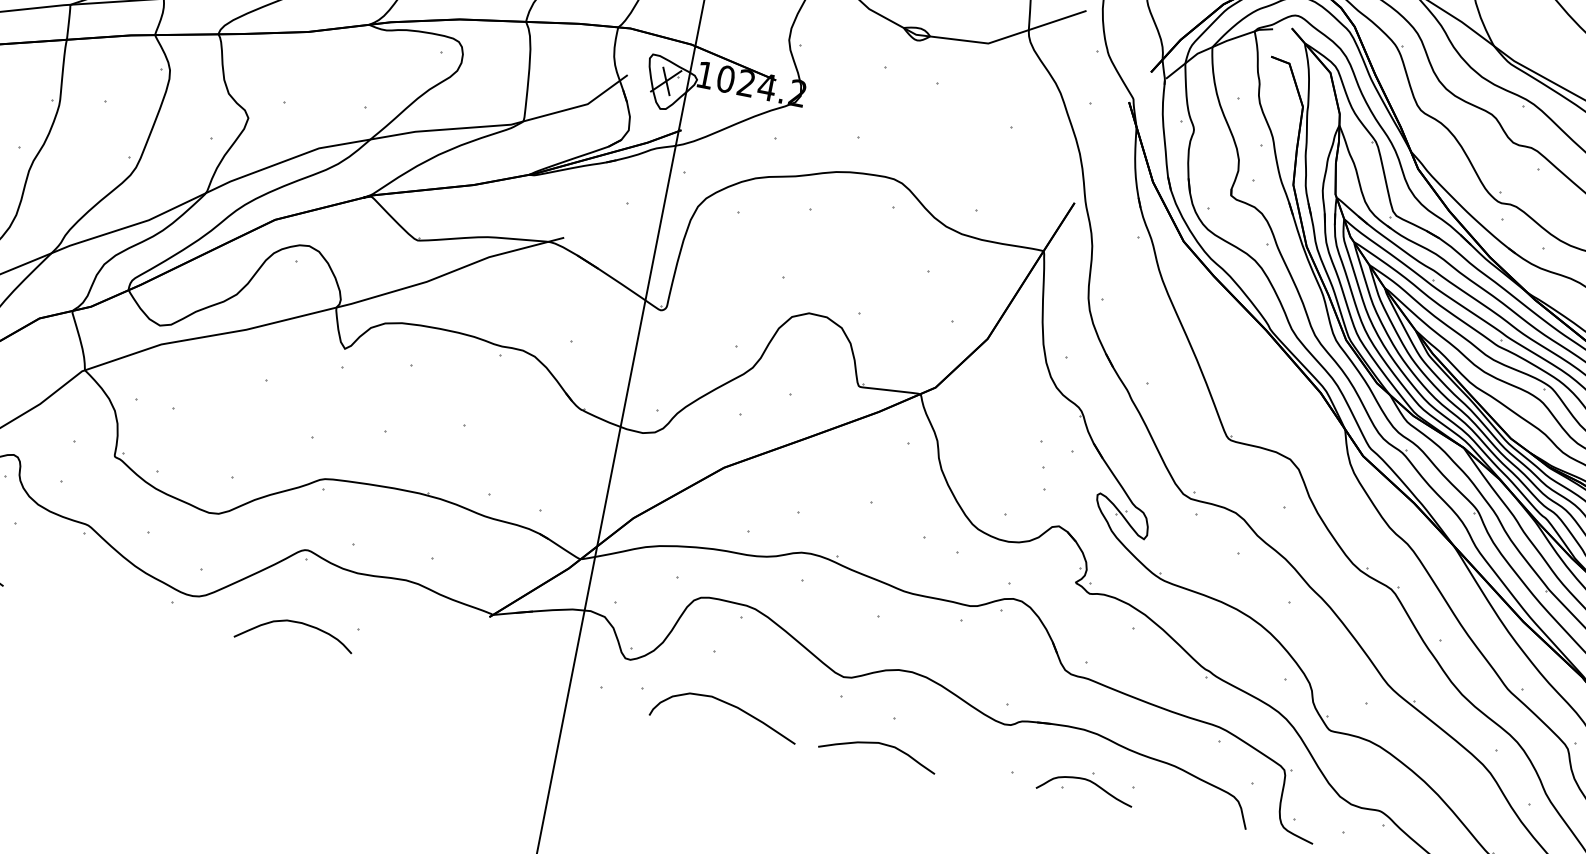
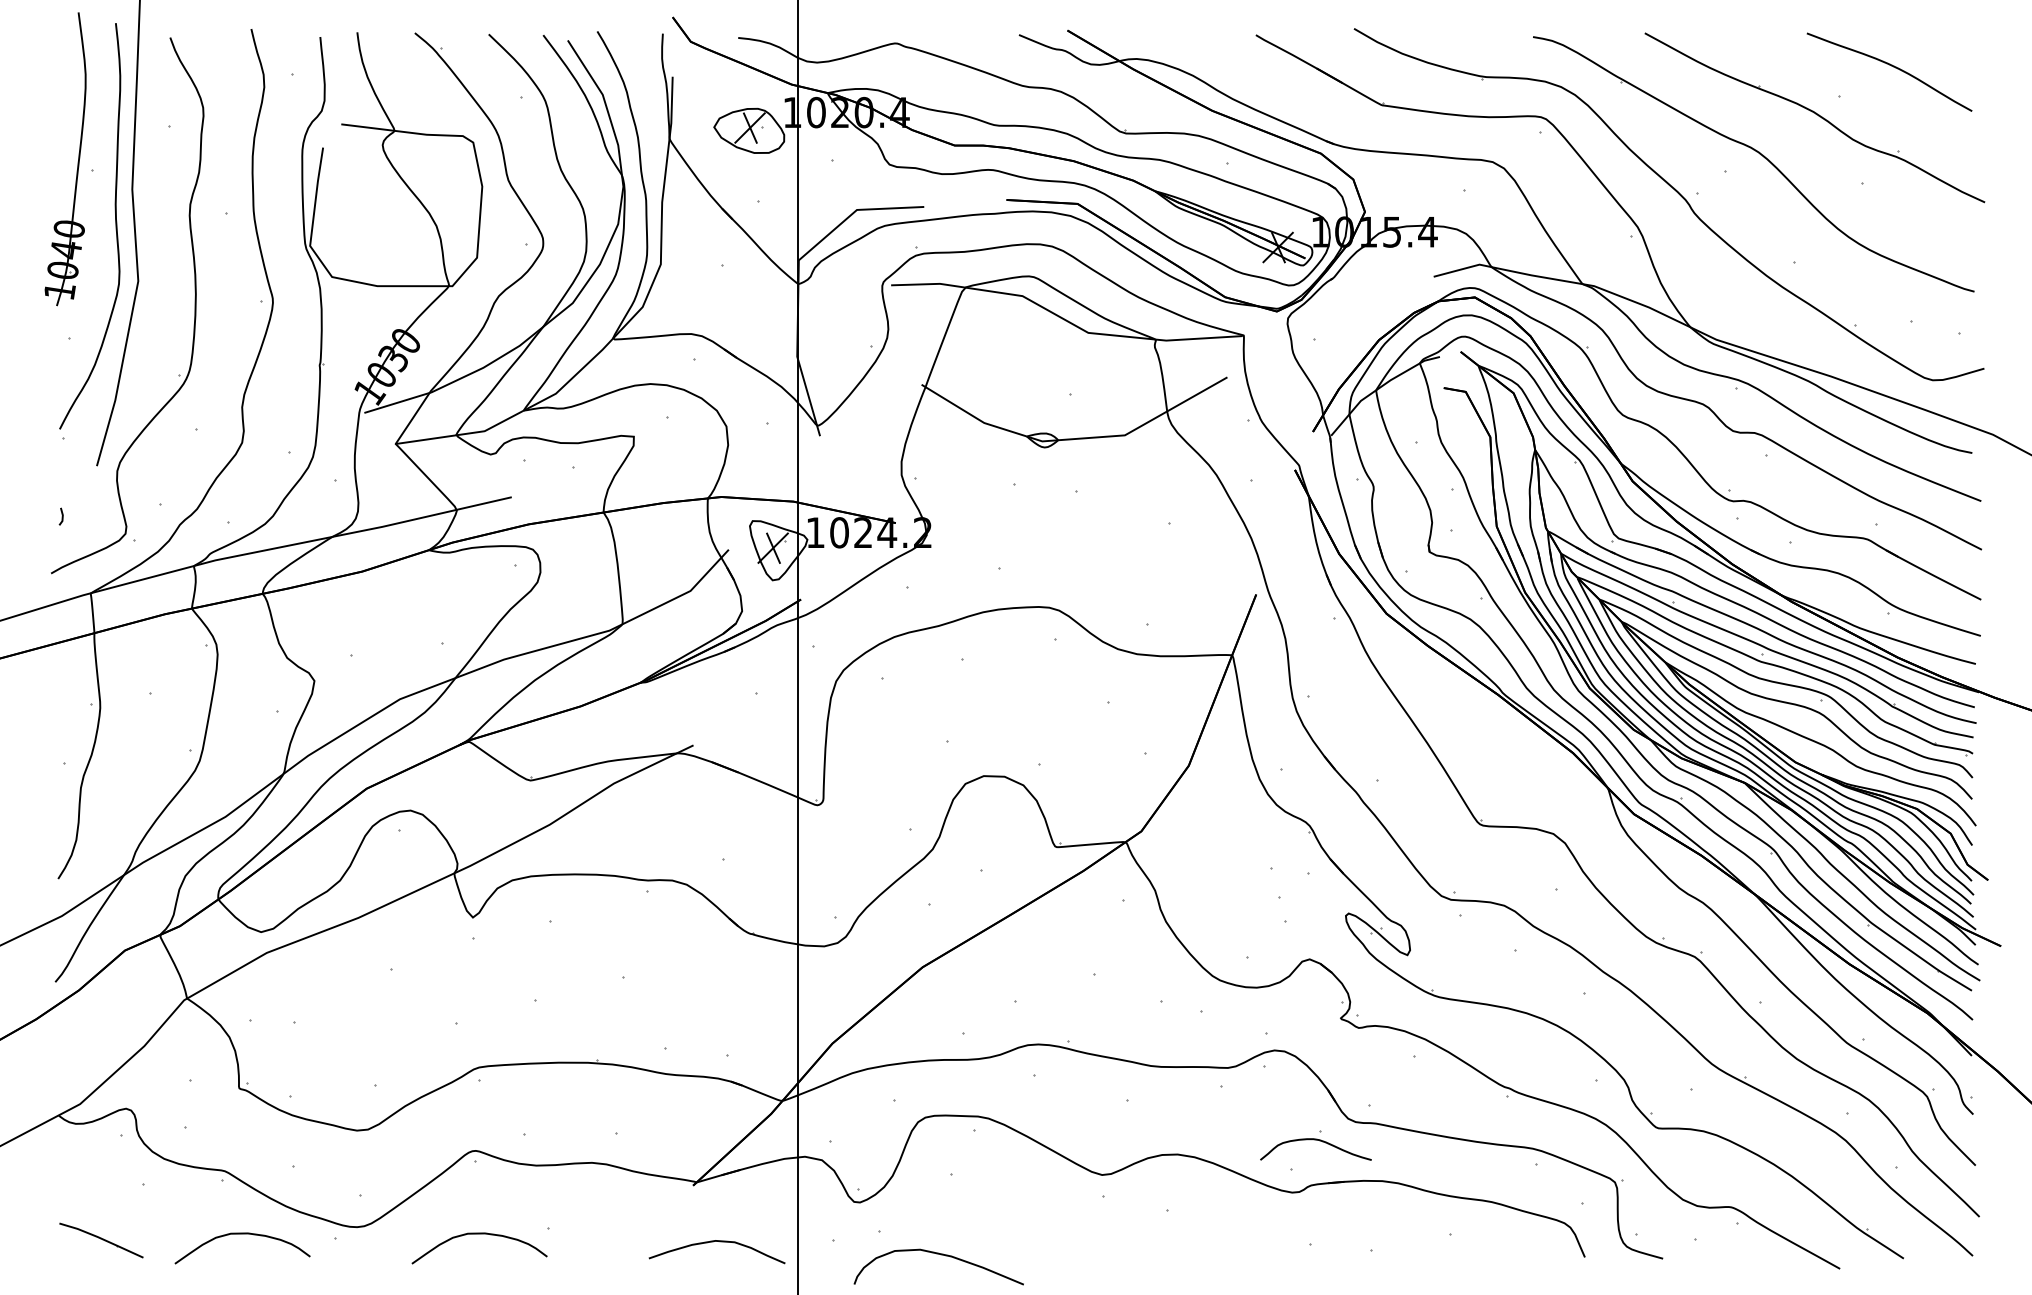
curve: (92, 583) -> (242, 1234), added
curve: (729, 705) -> (941, 1255), moved
curve: (876, 743) -> (713, 1242), moved
part: (1085, 785) -> (1315, 1145), moved

